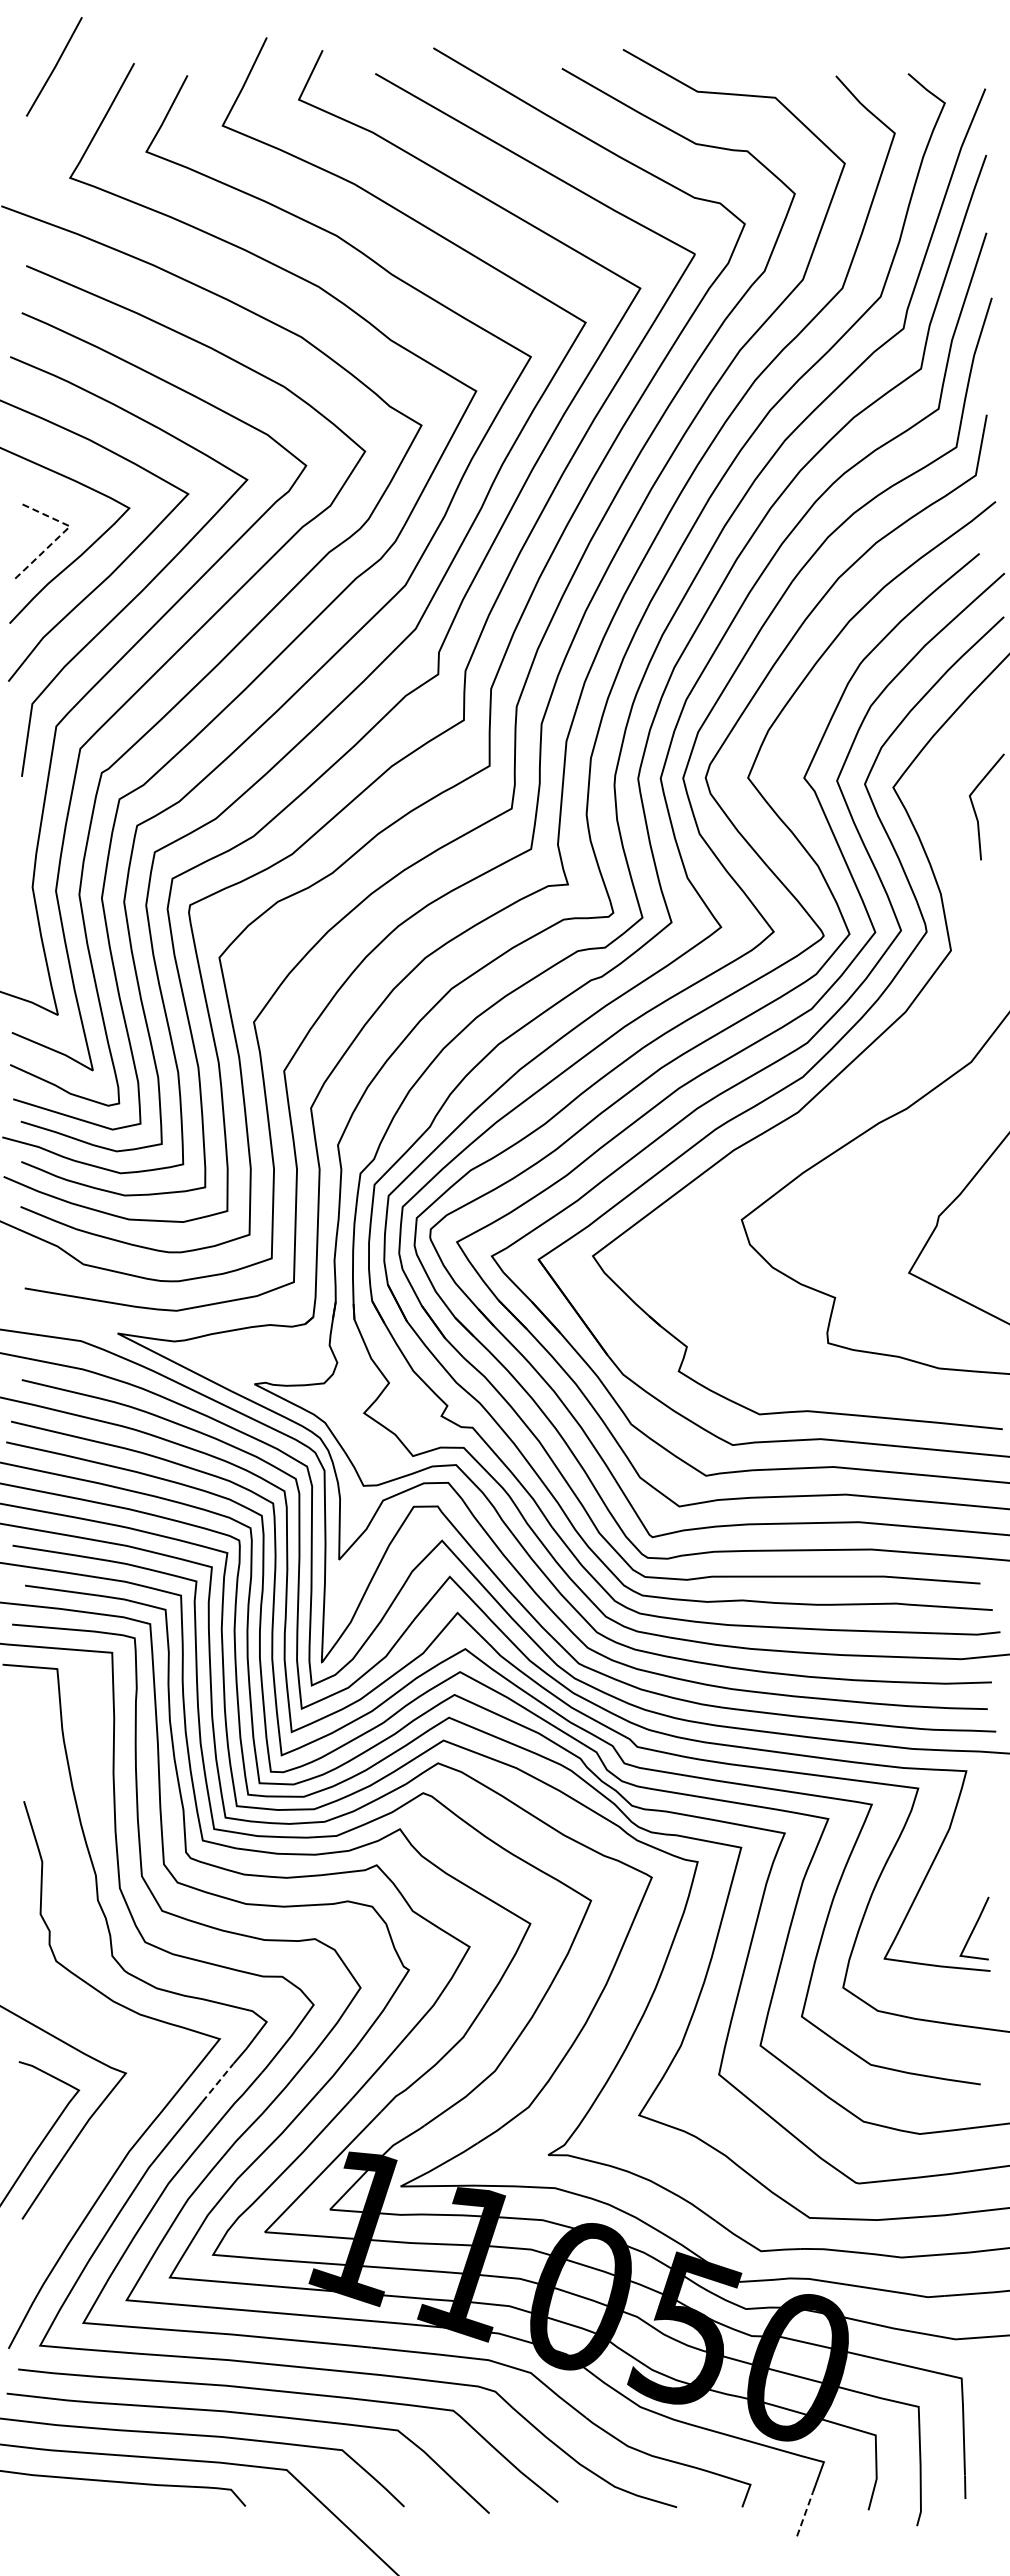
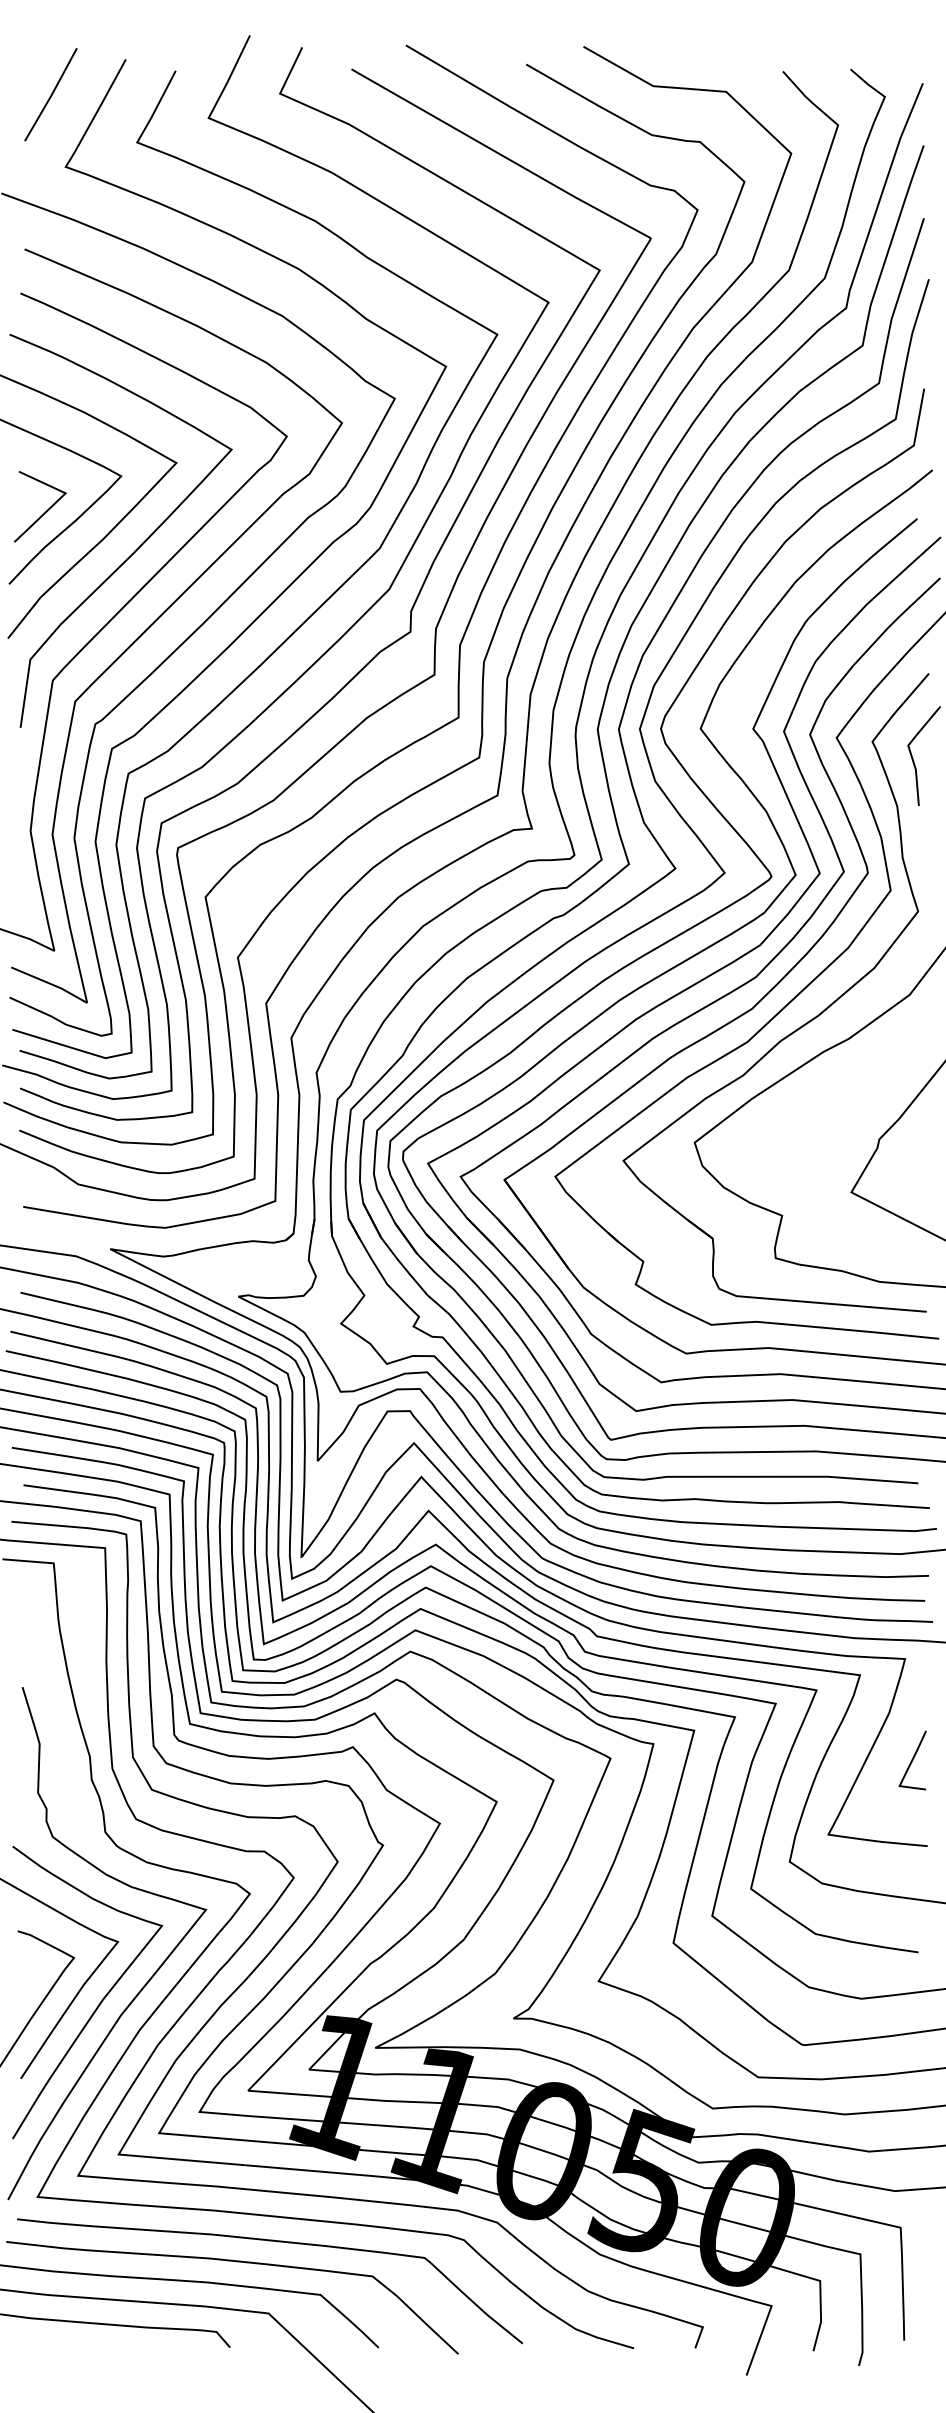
line: (54, 66) -> (51, 94), moved
line: (62, 533) -> (58, 499), dashed -> solid
part: (853, 1096) -> (799, 1027), added
line: (974, 1928) -> (912, 1760), moved
line: (218, 2081) -> (204, 1949), dashed -> solid
curve: (107, 2136) -> (100, 2001), added
line: (805, 2513) -> (754, 2354), dashed -> solid

